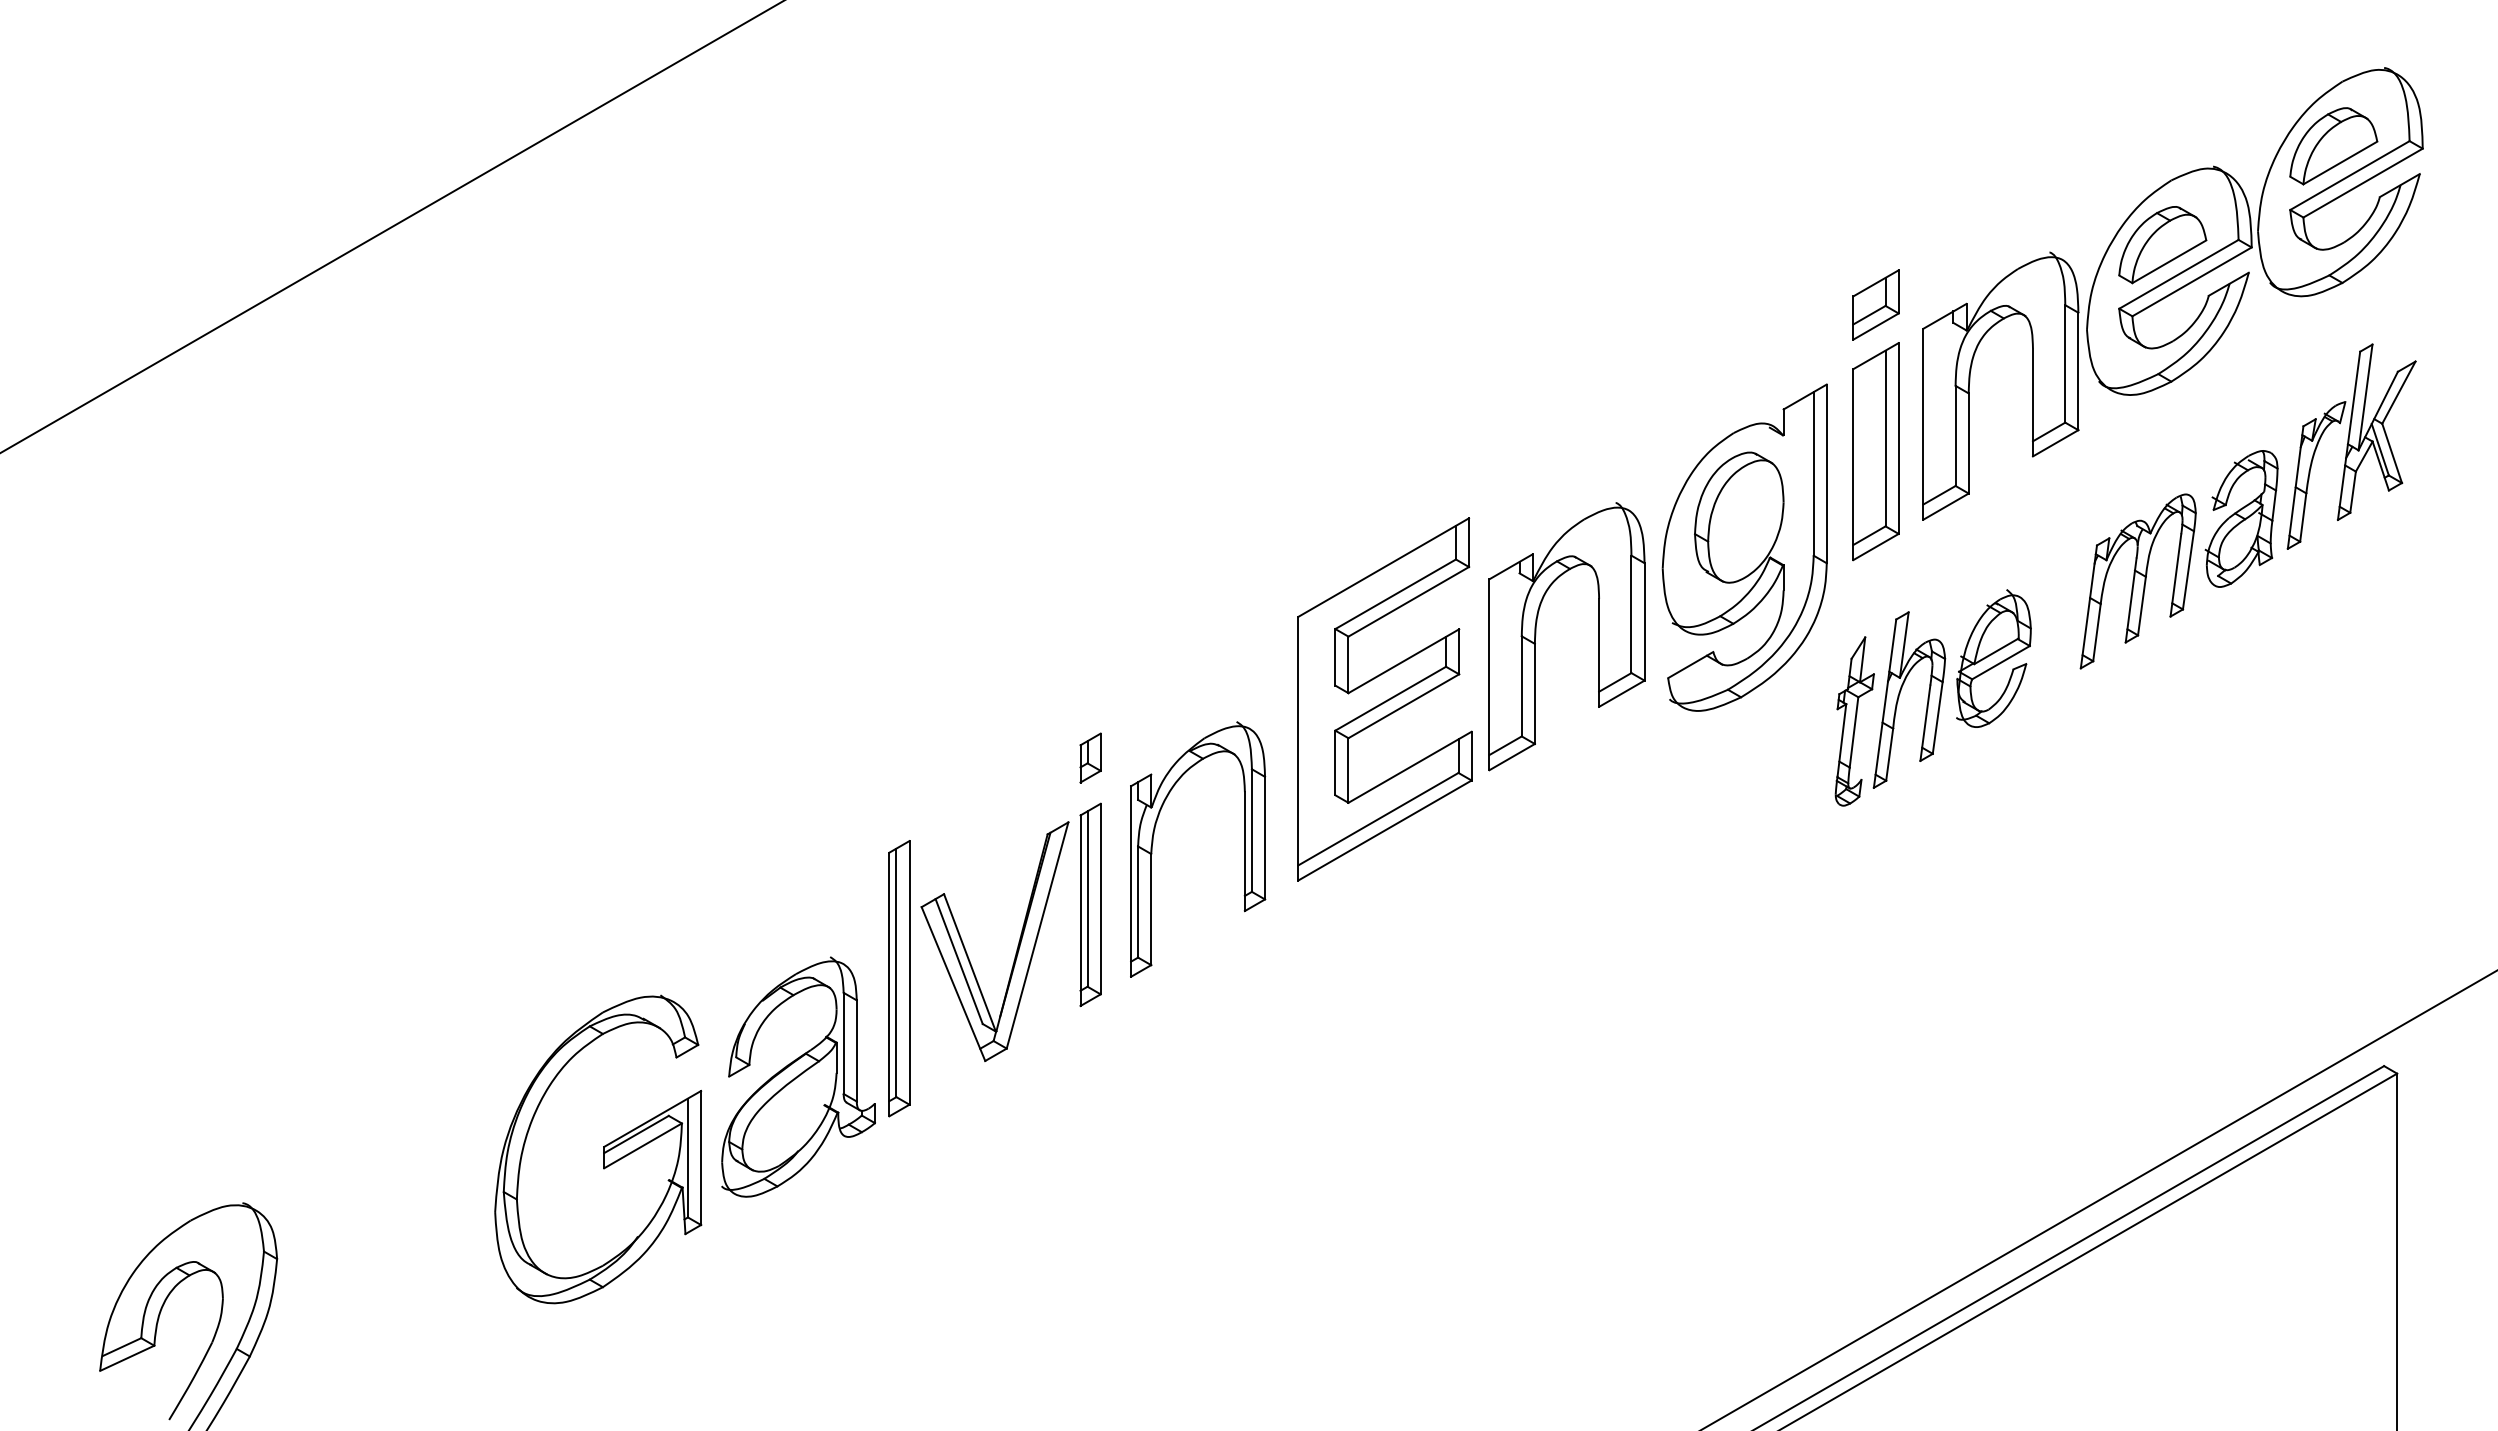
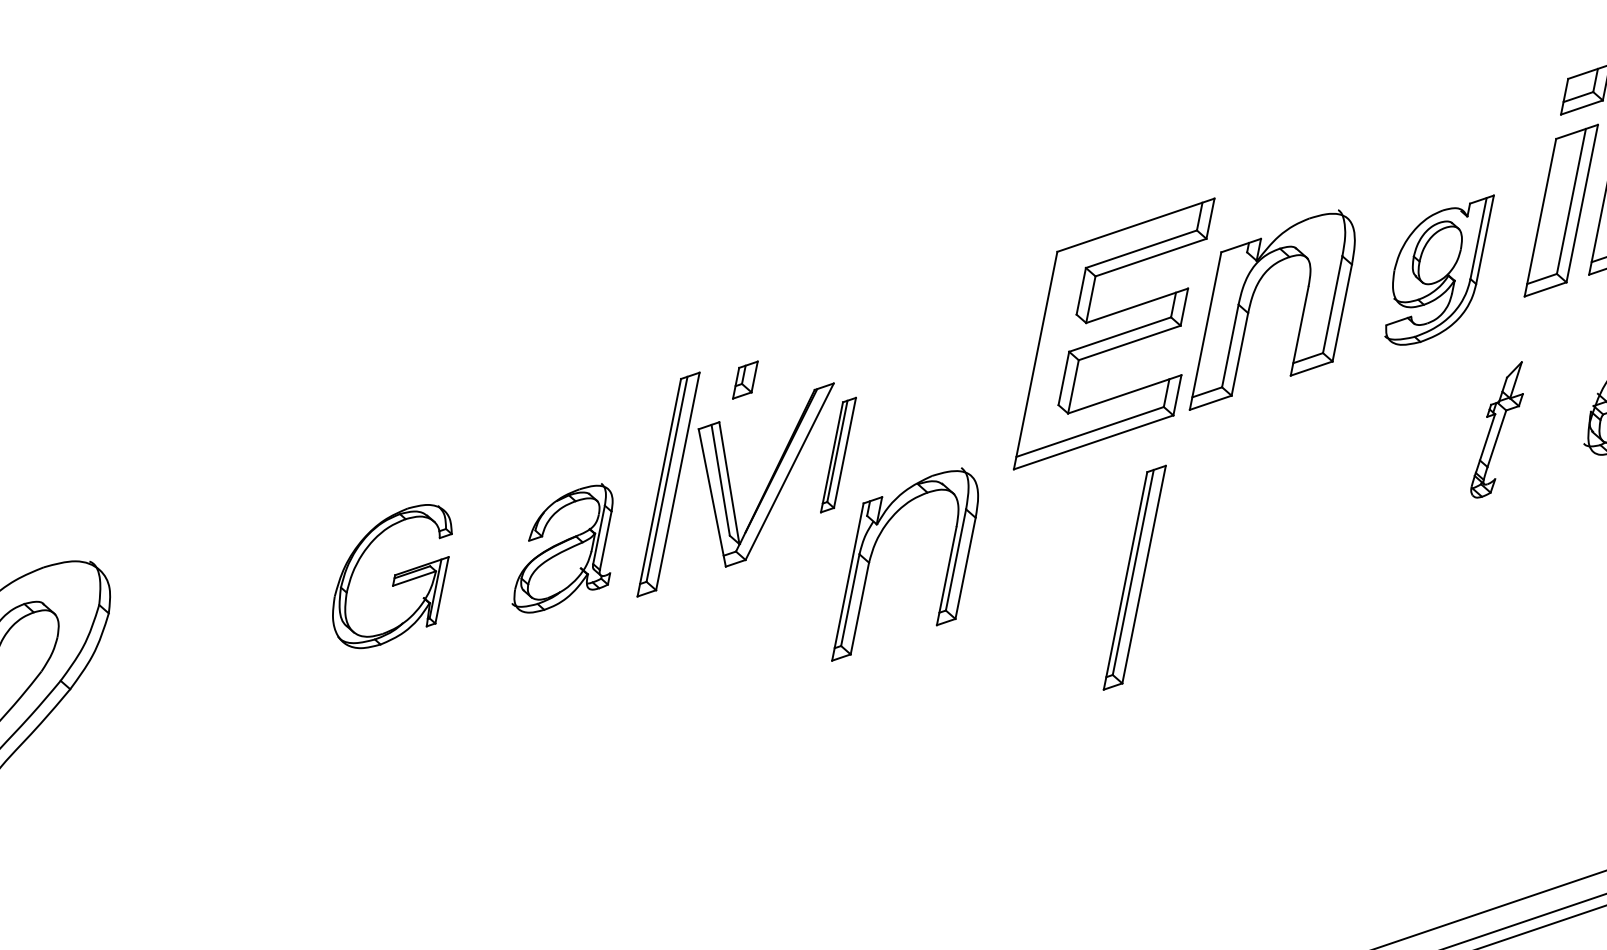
part: (1744, 547) -> (1437, 268), size x0.6
part: (1899, 697) -> (1540, 417), removed
part: (1090, 757) -> (745, 379), moved
part: (1153, 843) -> (872, 554), moved
part: (1090, 904) -> (838, 454), size x0.7
part: (1464, 978) -> (1134, 577), added
part: (798, 1076) -> (569, 548), size x0.7
part: (598, 1149) -> (392, 575), size x0.6

